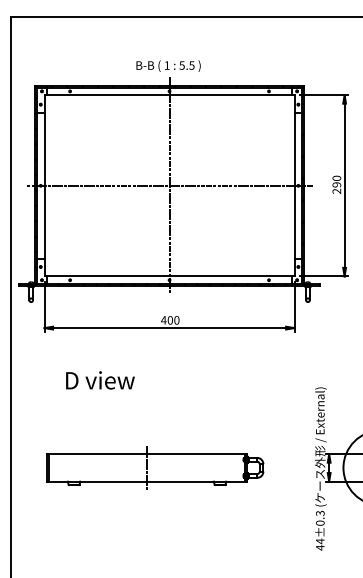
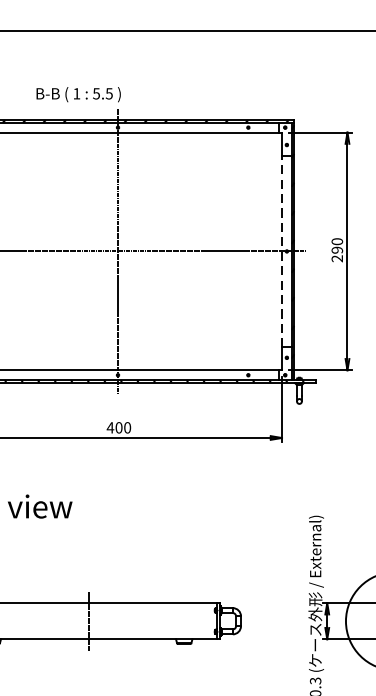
text: (168, 65) -> (78, 93), moved
line: (294, 185) -> (281, 251), solid -> dashed

